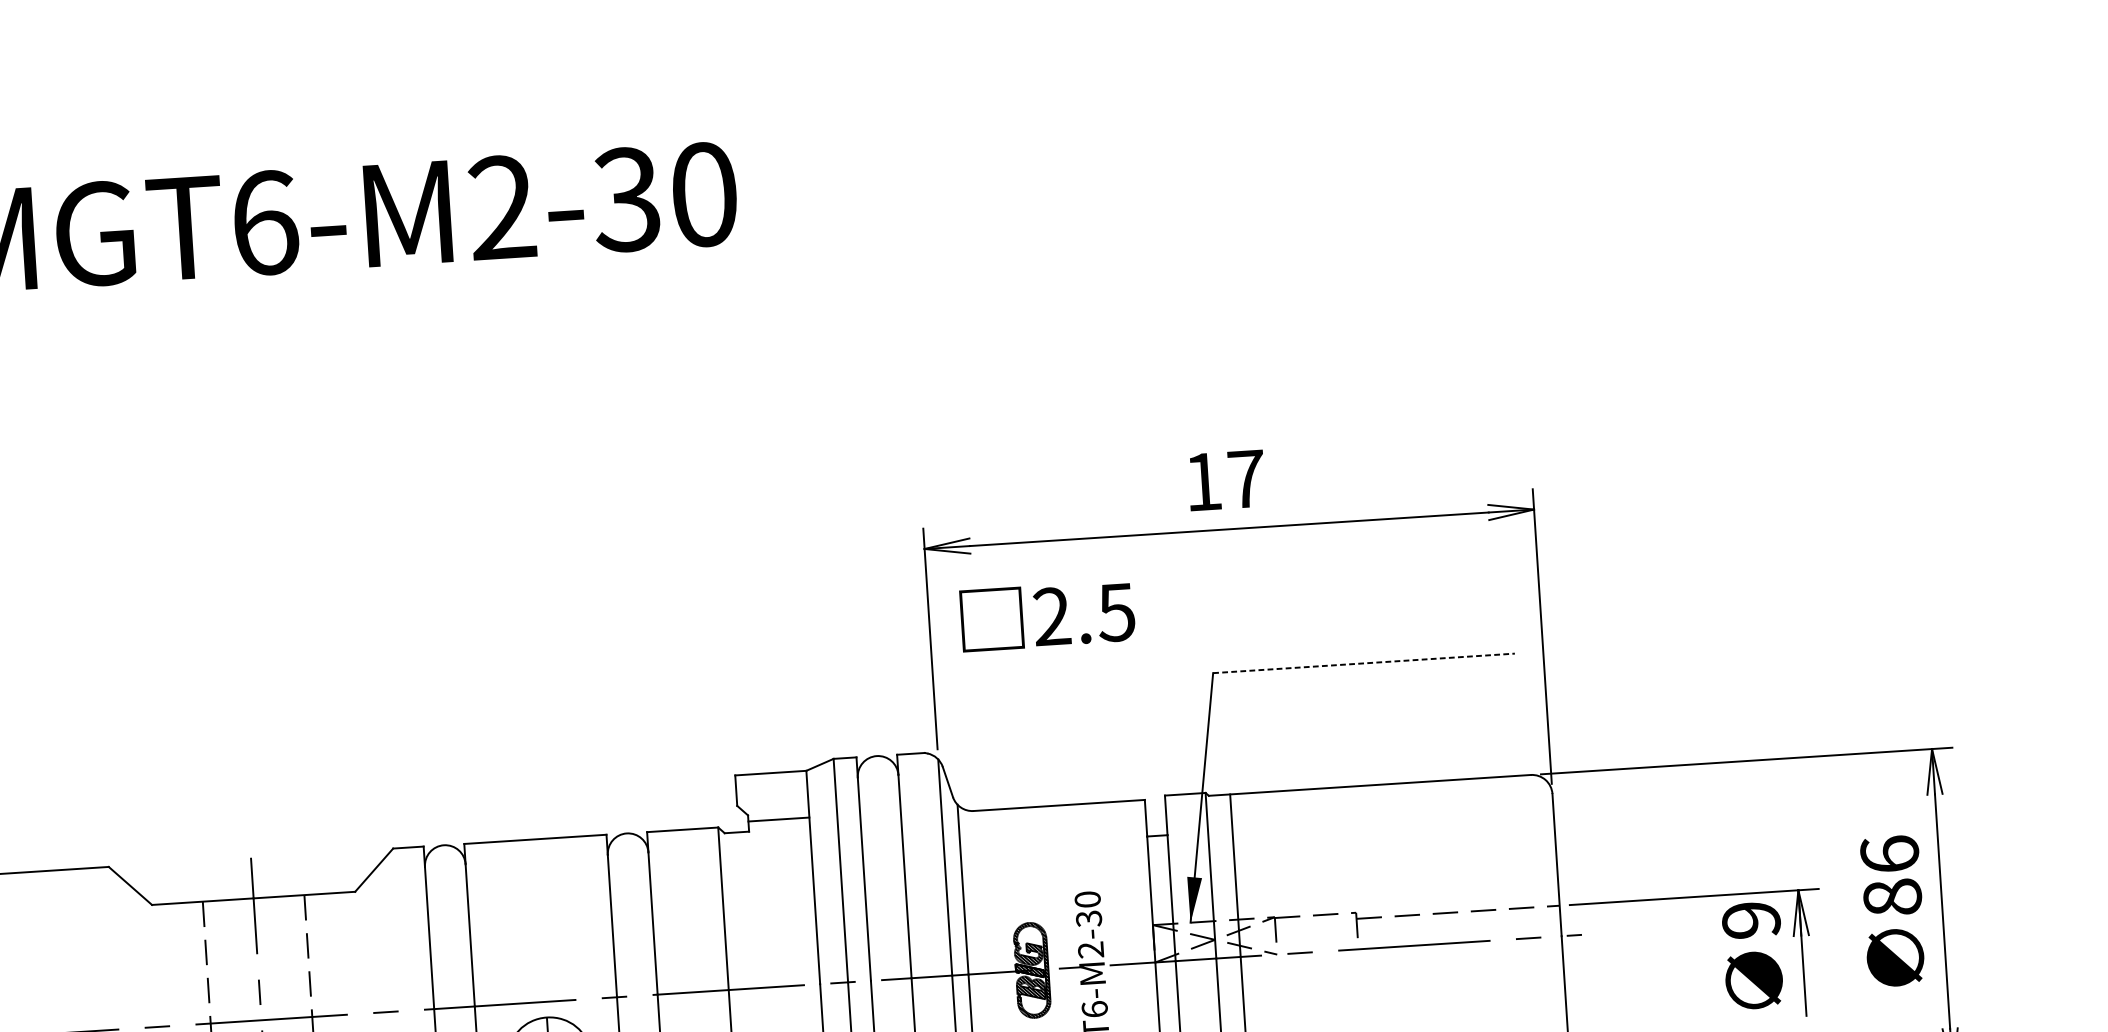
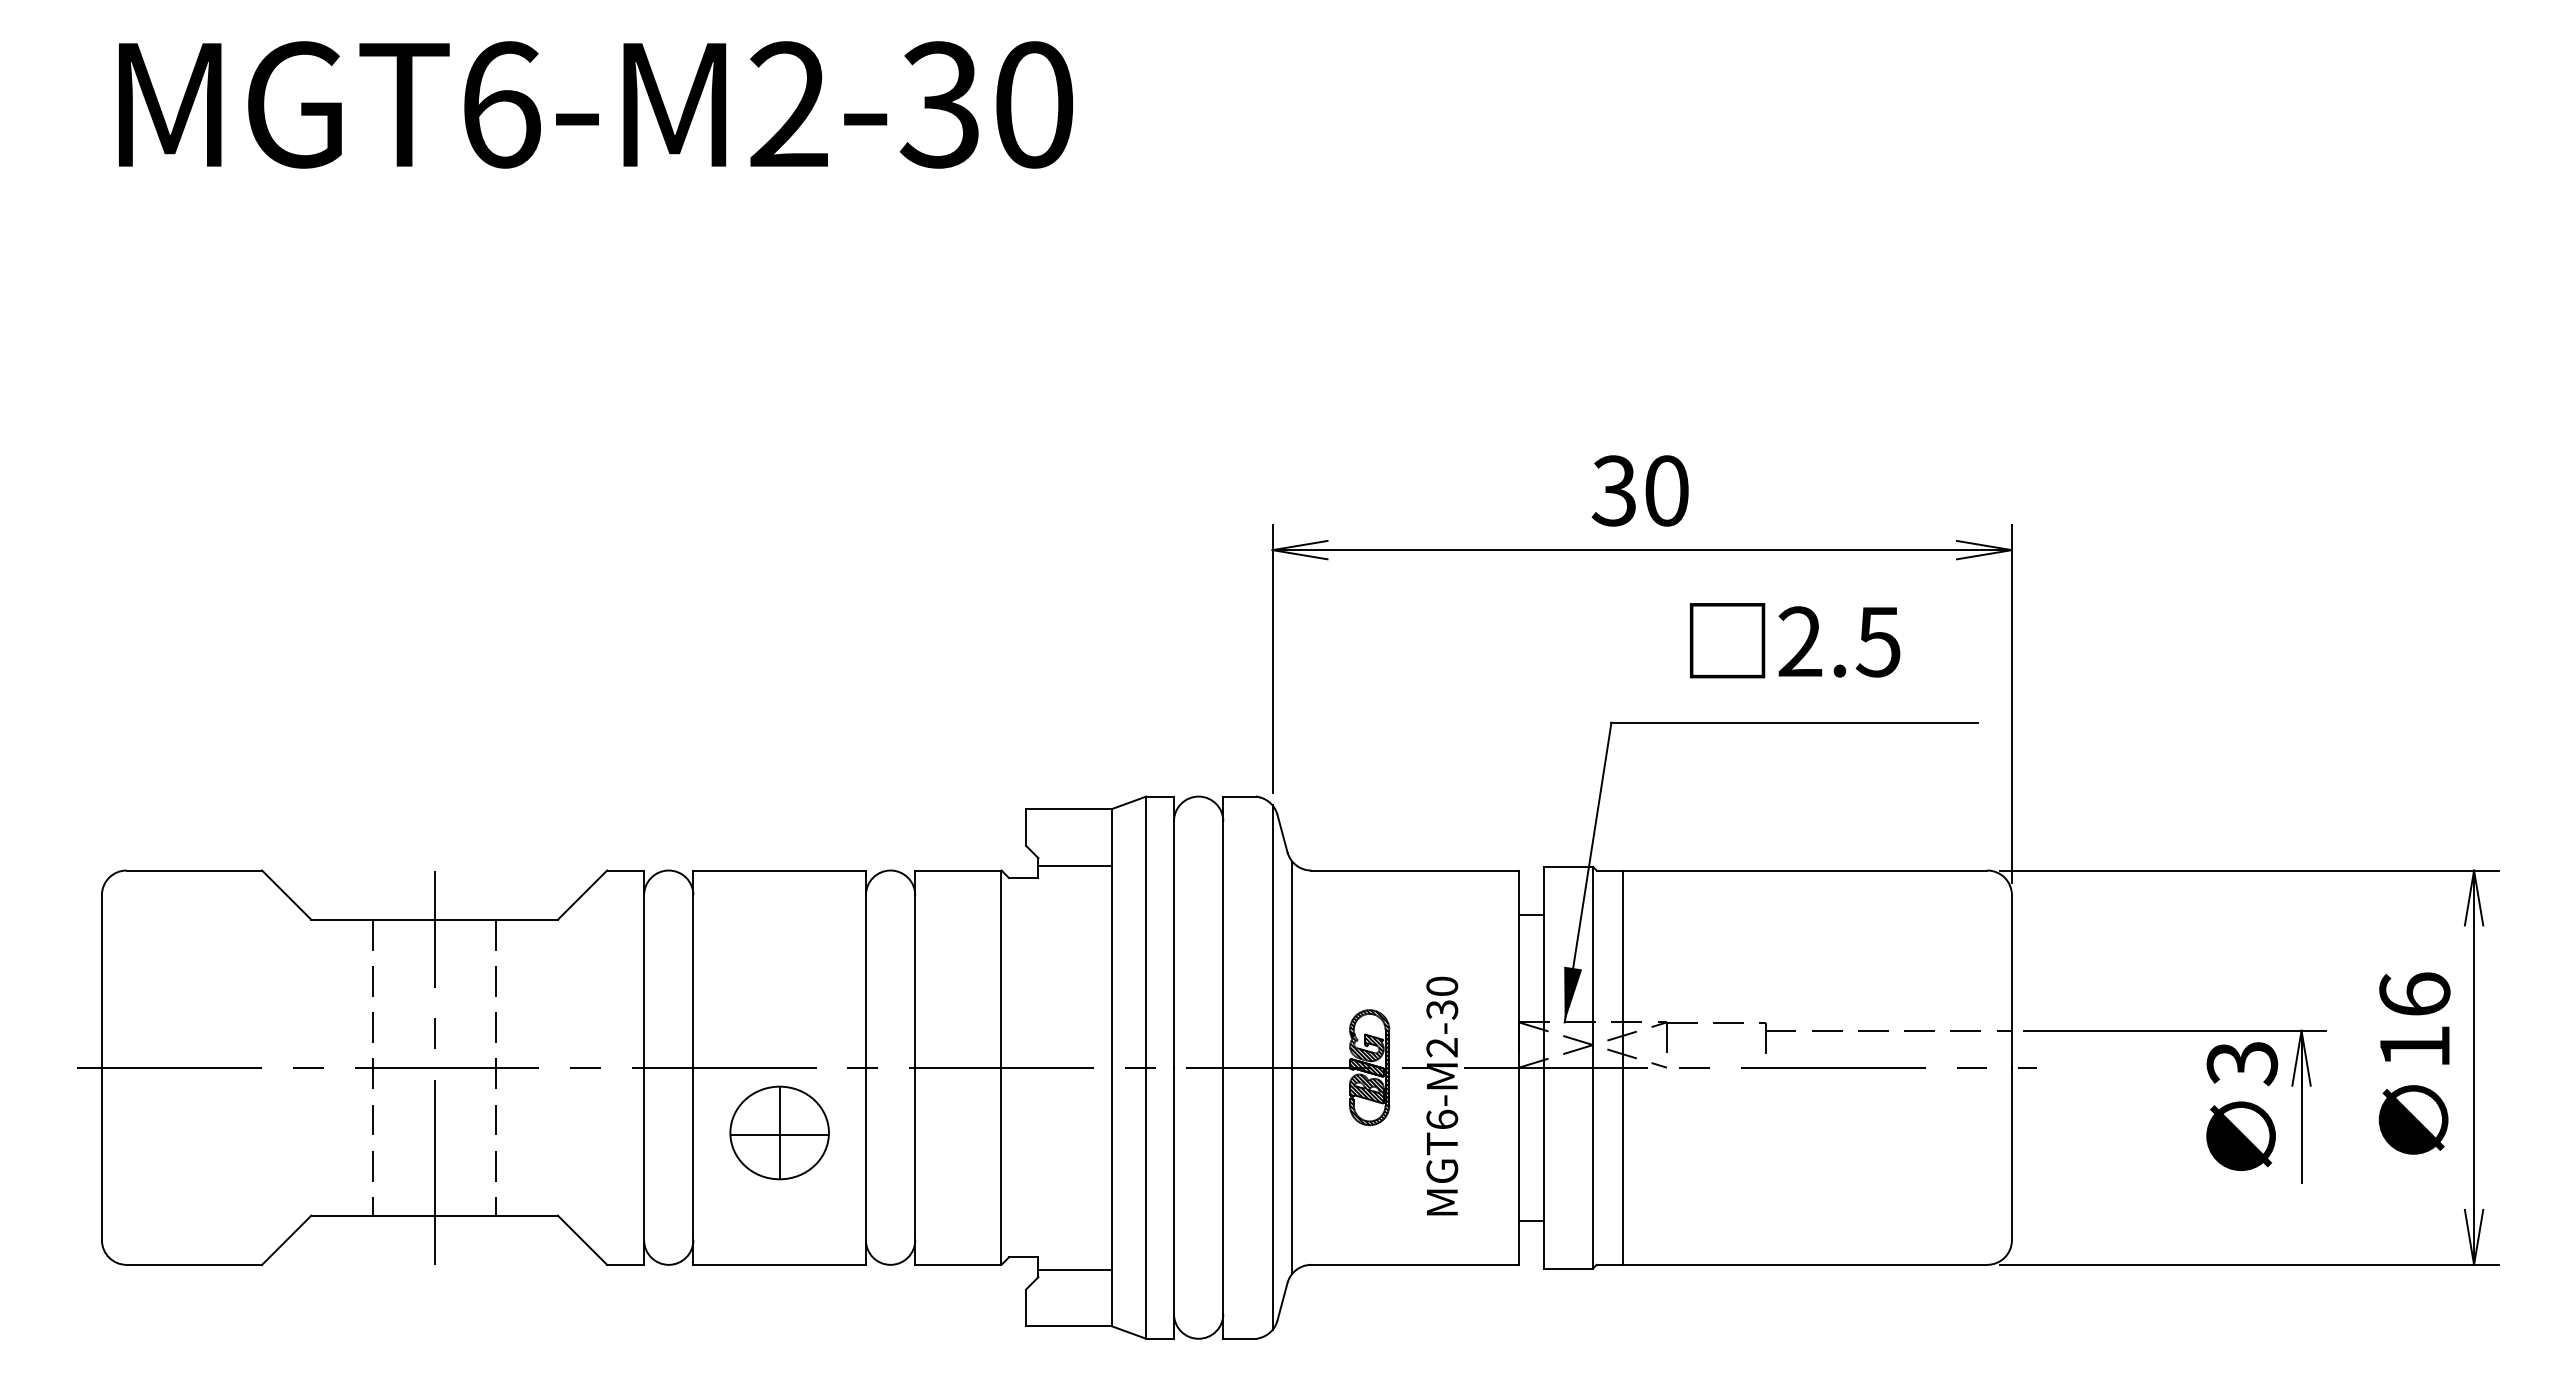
text: (1223, 480) -> (1639, 490), 17 -> 30
text: (1048, 615) -> (1795, 640), moved
line: (1364, 663) -> (1795, 722), dashed -> solid
text: (1892, 897) -> (2414, 1046), 86 -> 16
text: (1751, 921) -> (2242, 1064), 9 -> 3

